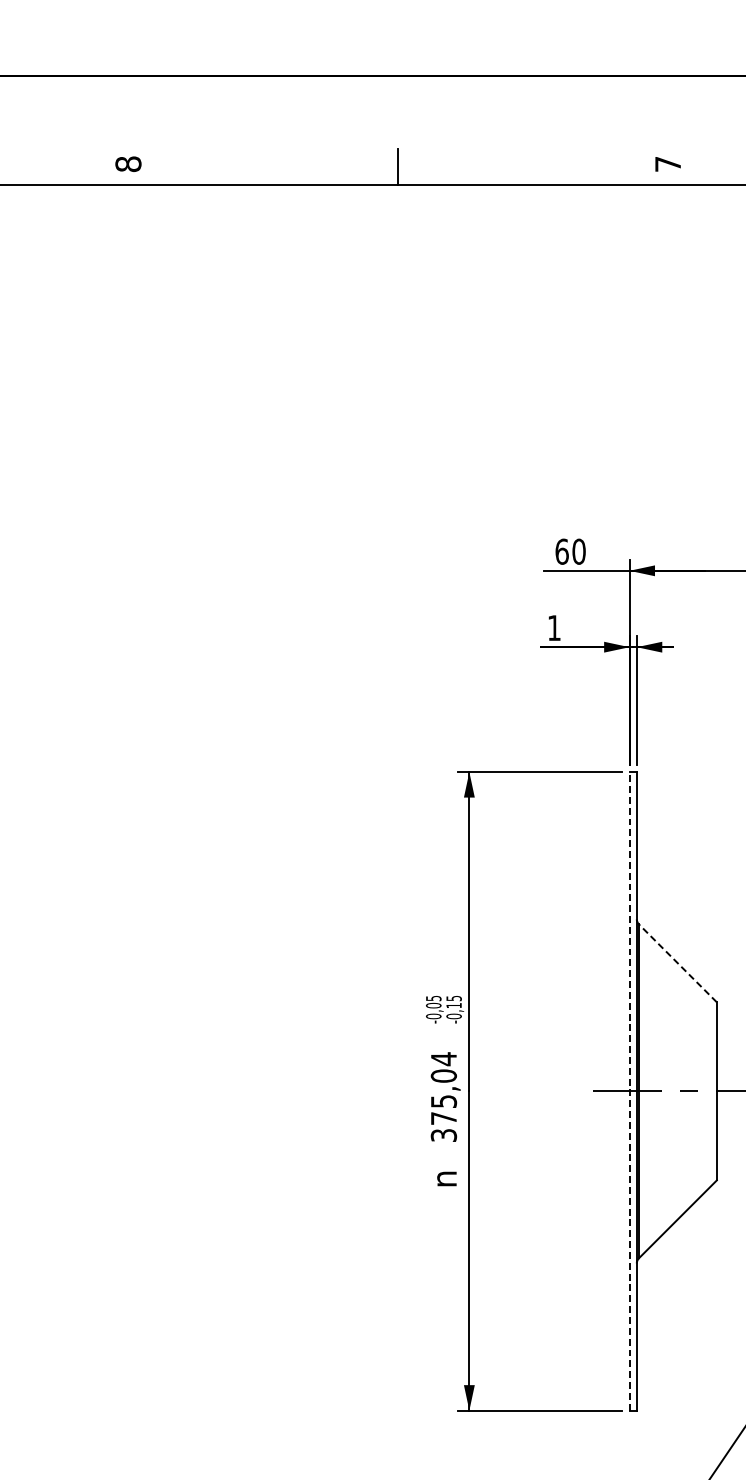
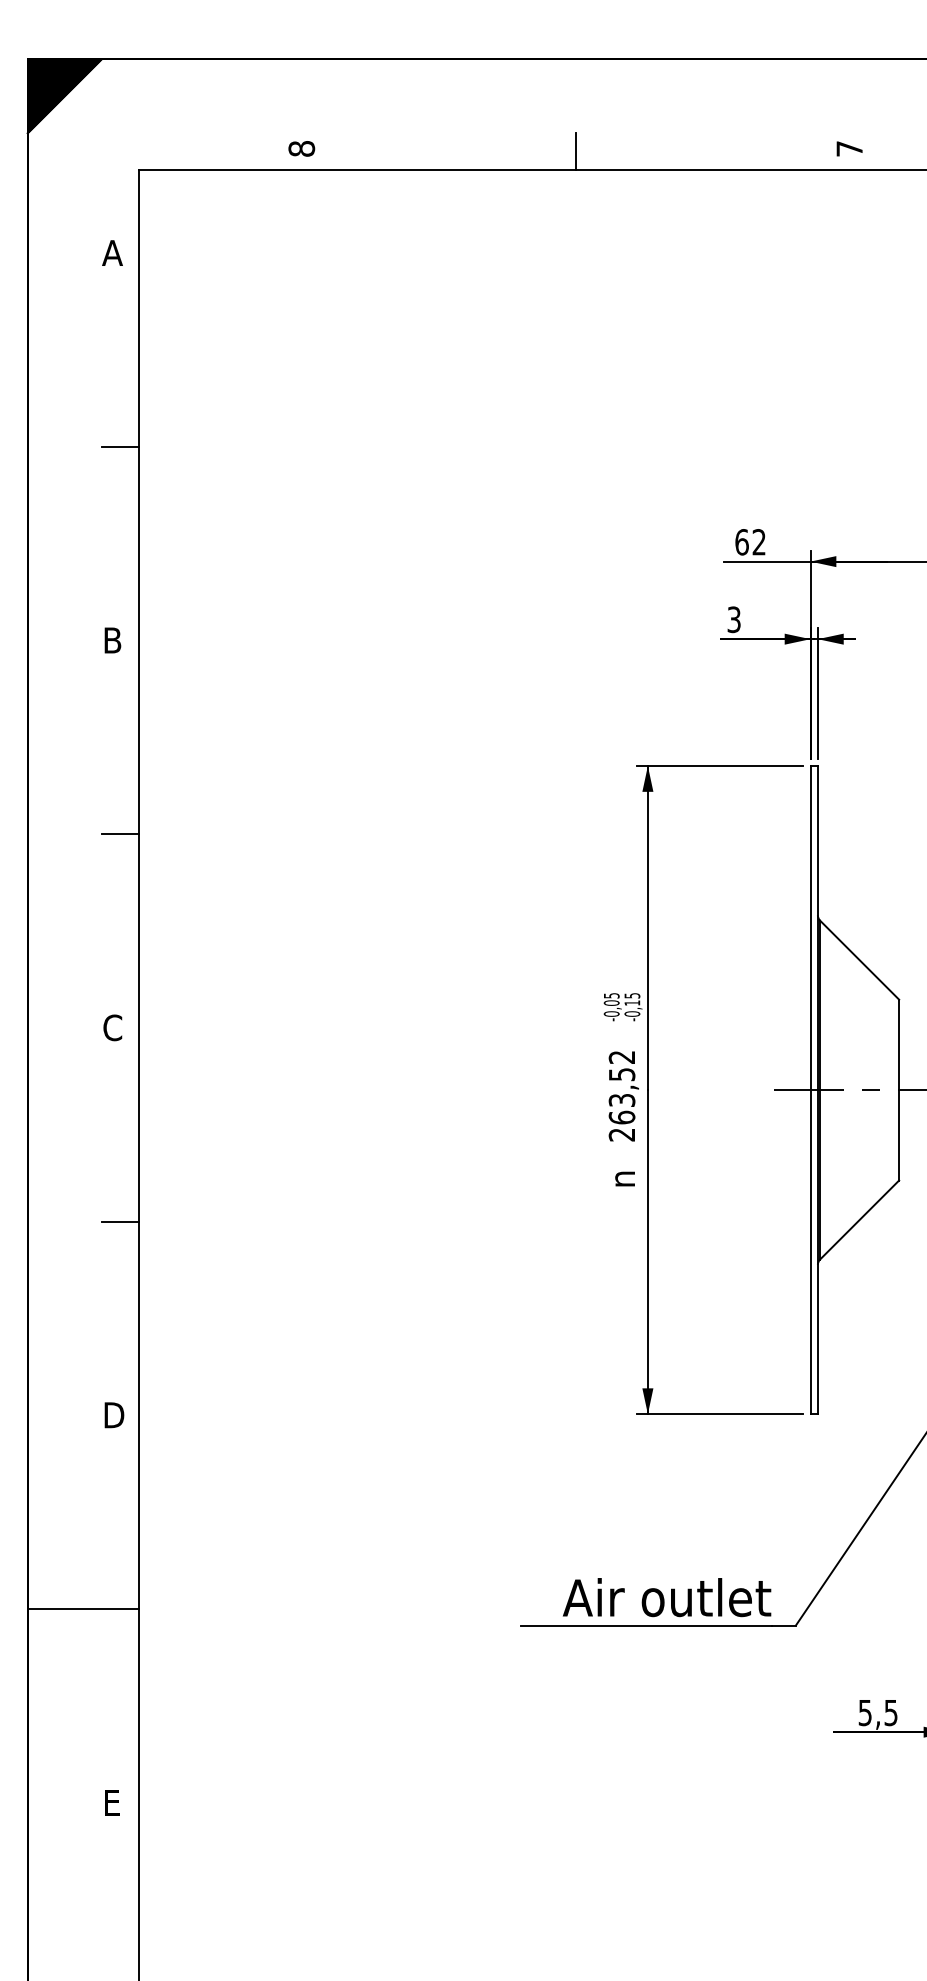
text: (579, 551) -> (759, 542), 60 -> 62
text: (553, 627) -> (733, 619), 1 -> 3
line: (677, 963) -> (859, 960), dashed -> solid
line: (629, 1090) -> (810, 1089), dashed -> solid
text: (443, 1096) -> (621, 1095), 375,04 -> 263,52

